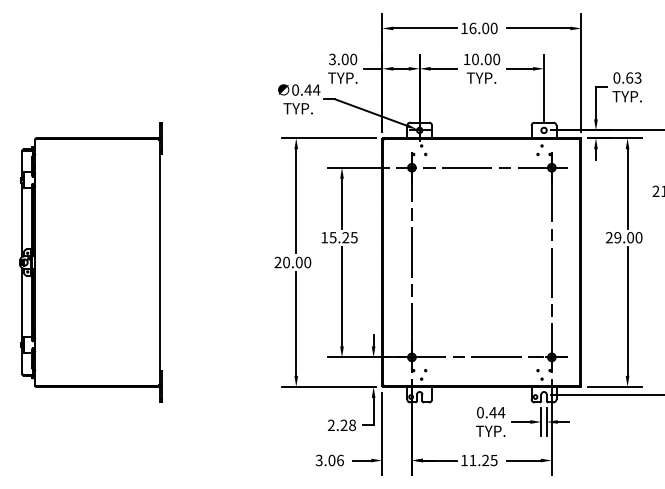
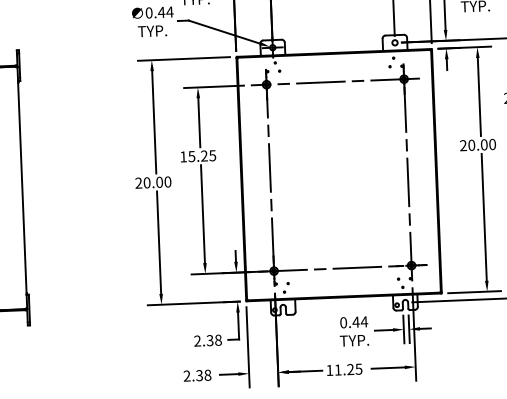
text: (617, 237) -> (471, 145), 29.00 -> 20.00
text: (343, 425) -> (209, 340), 2.28 -> 2.38
text: (329, 460) -> (197, 375), 3.06 -> 2.38

